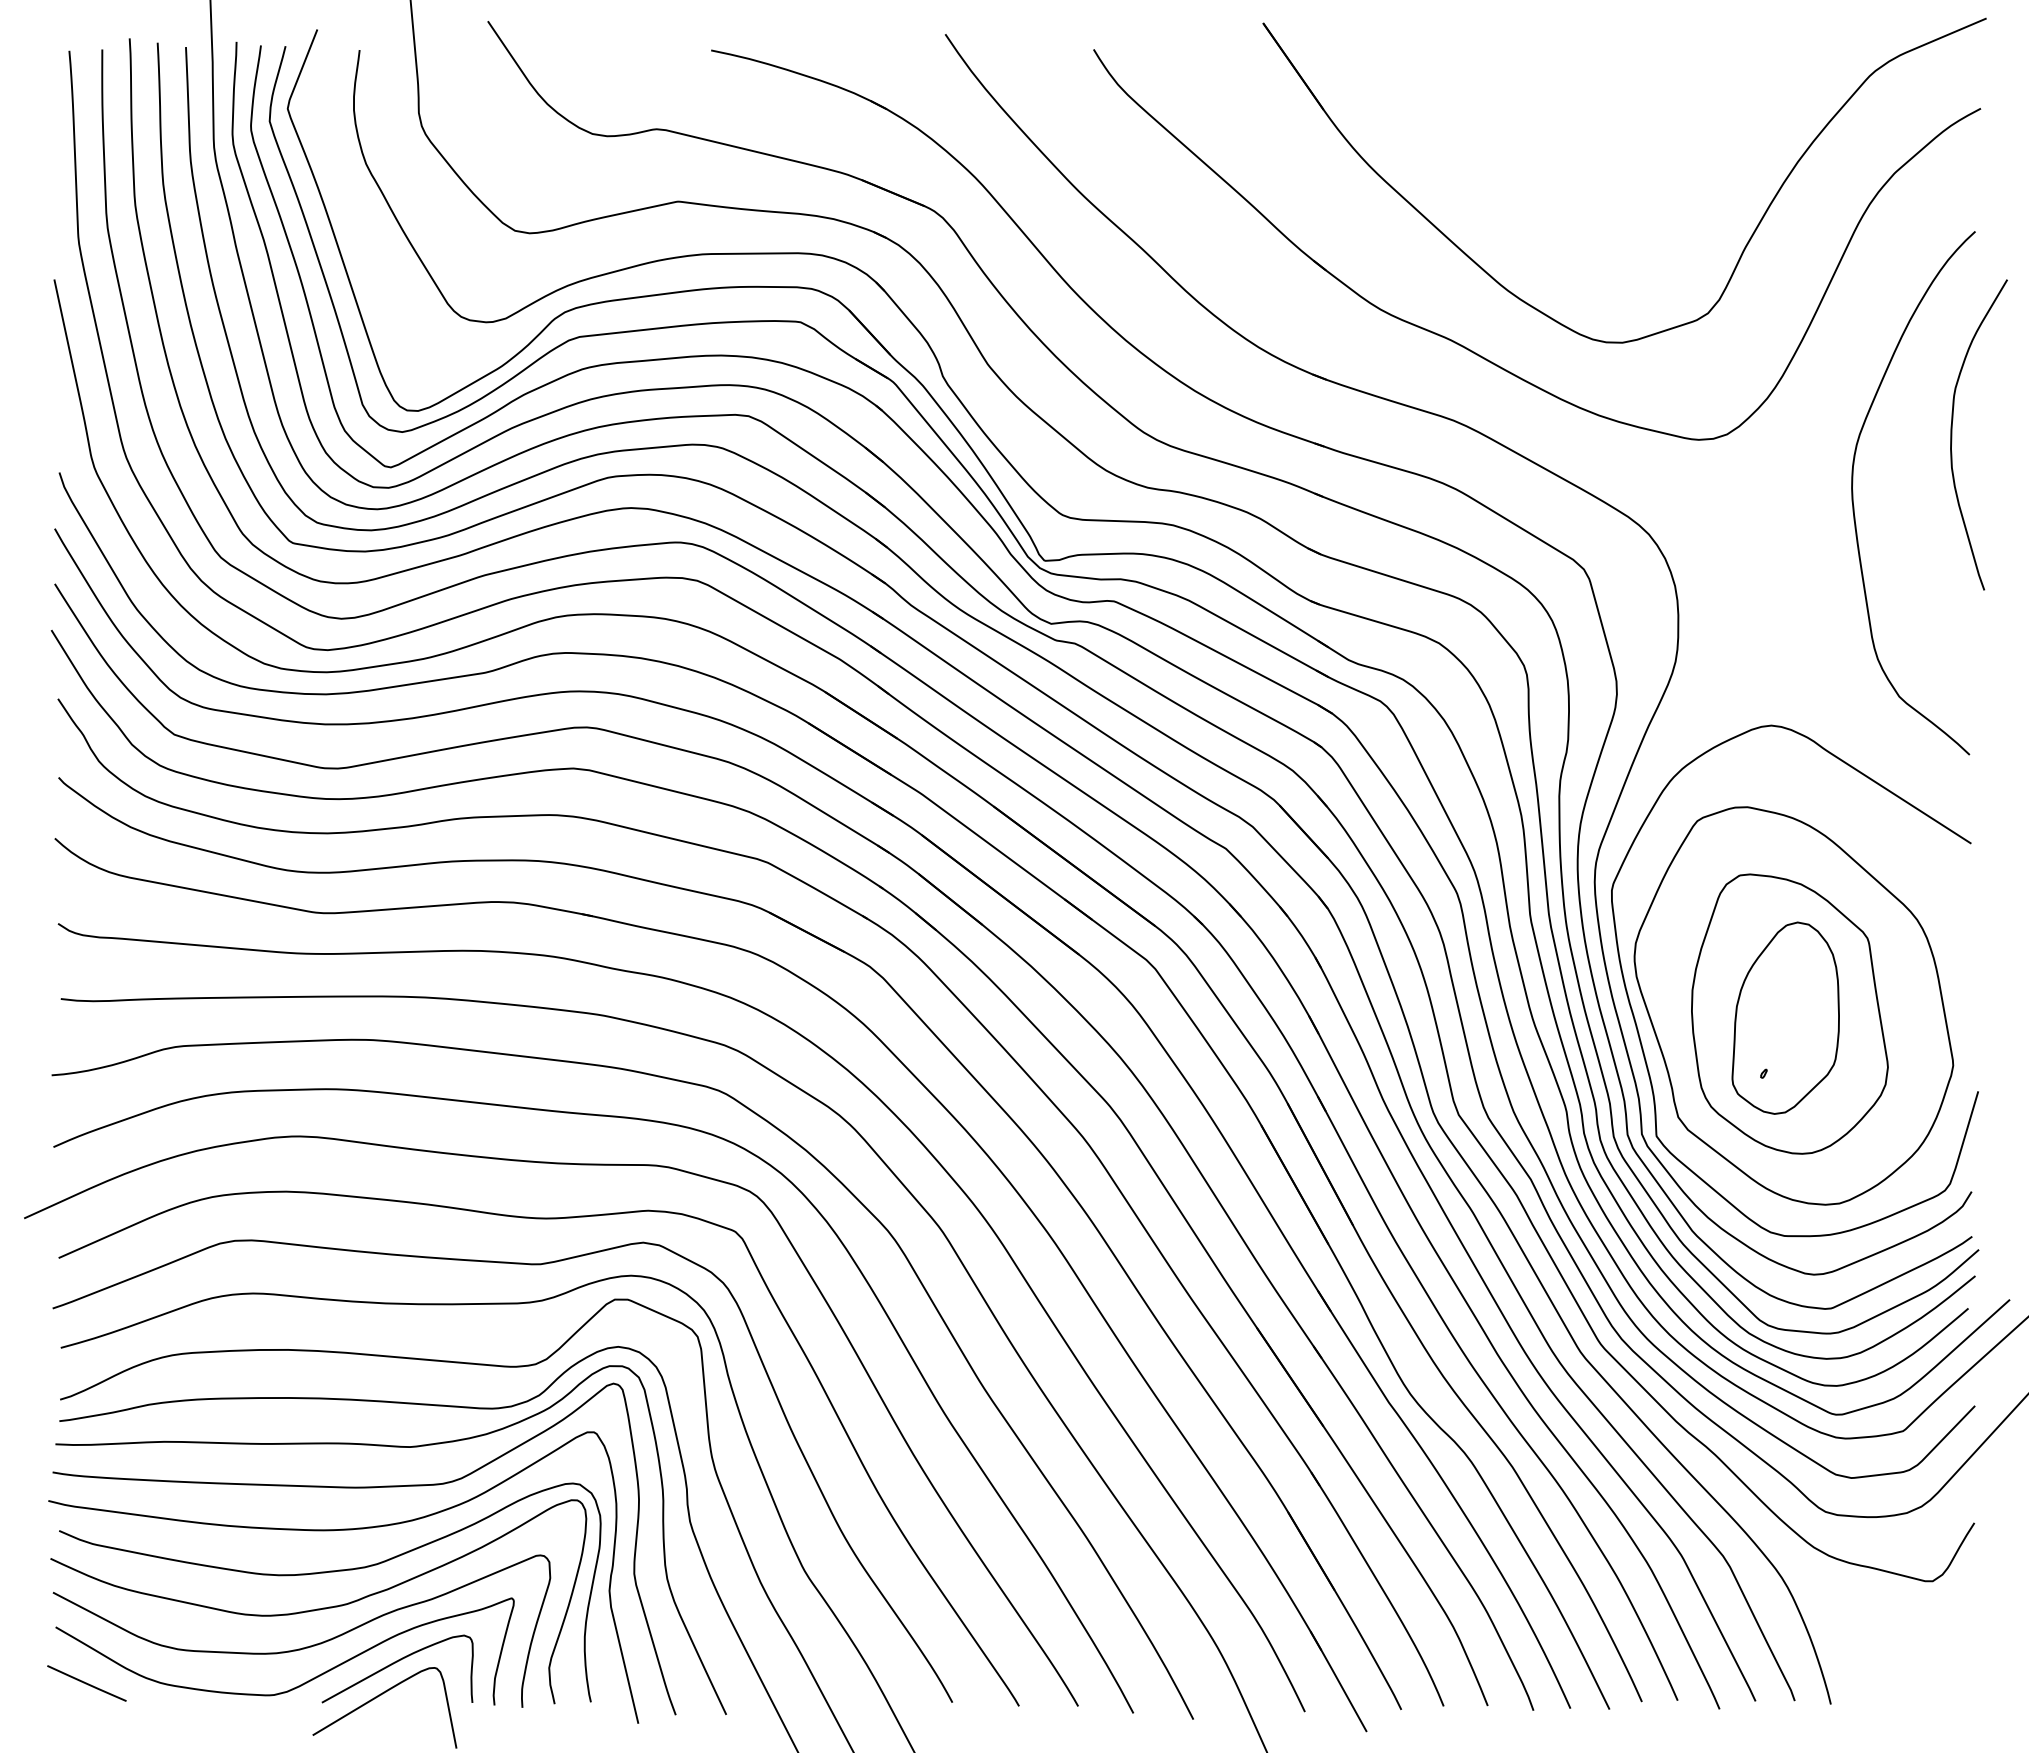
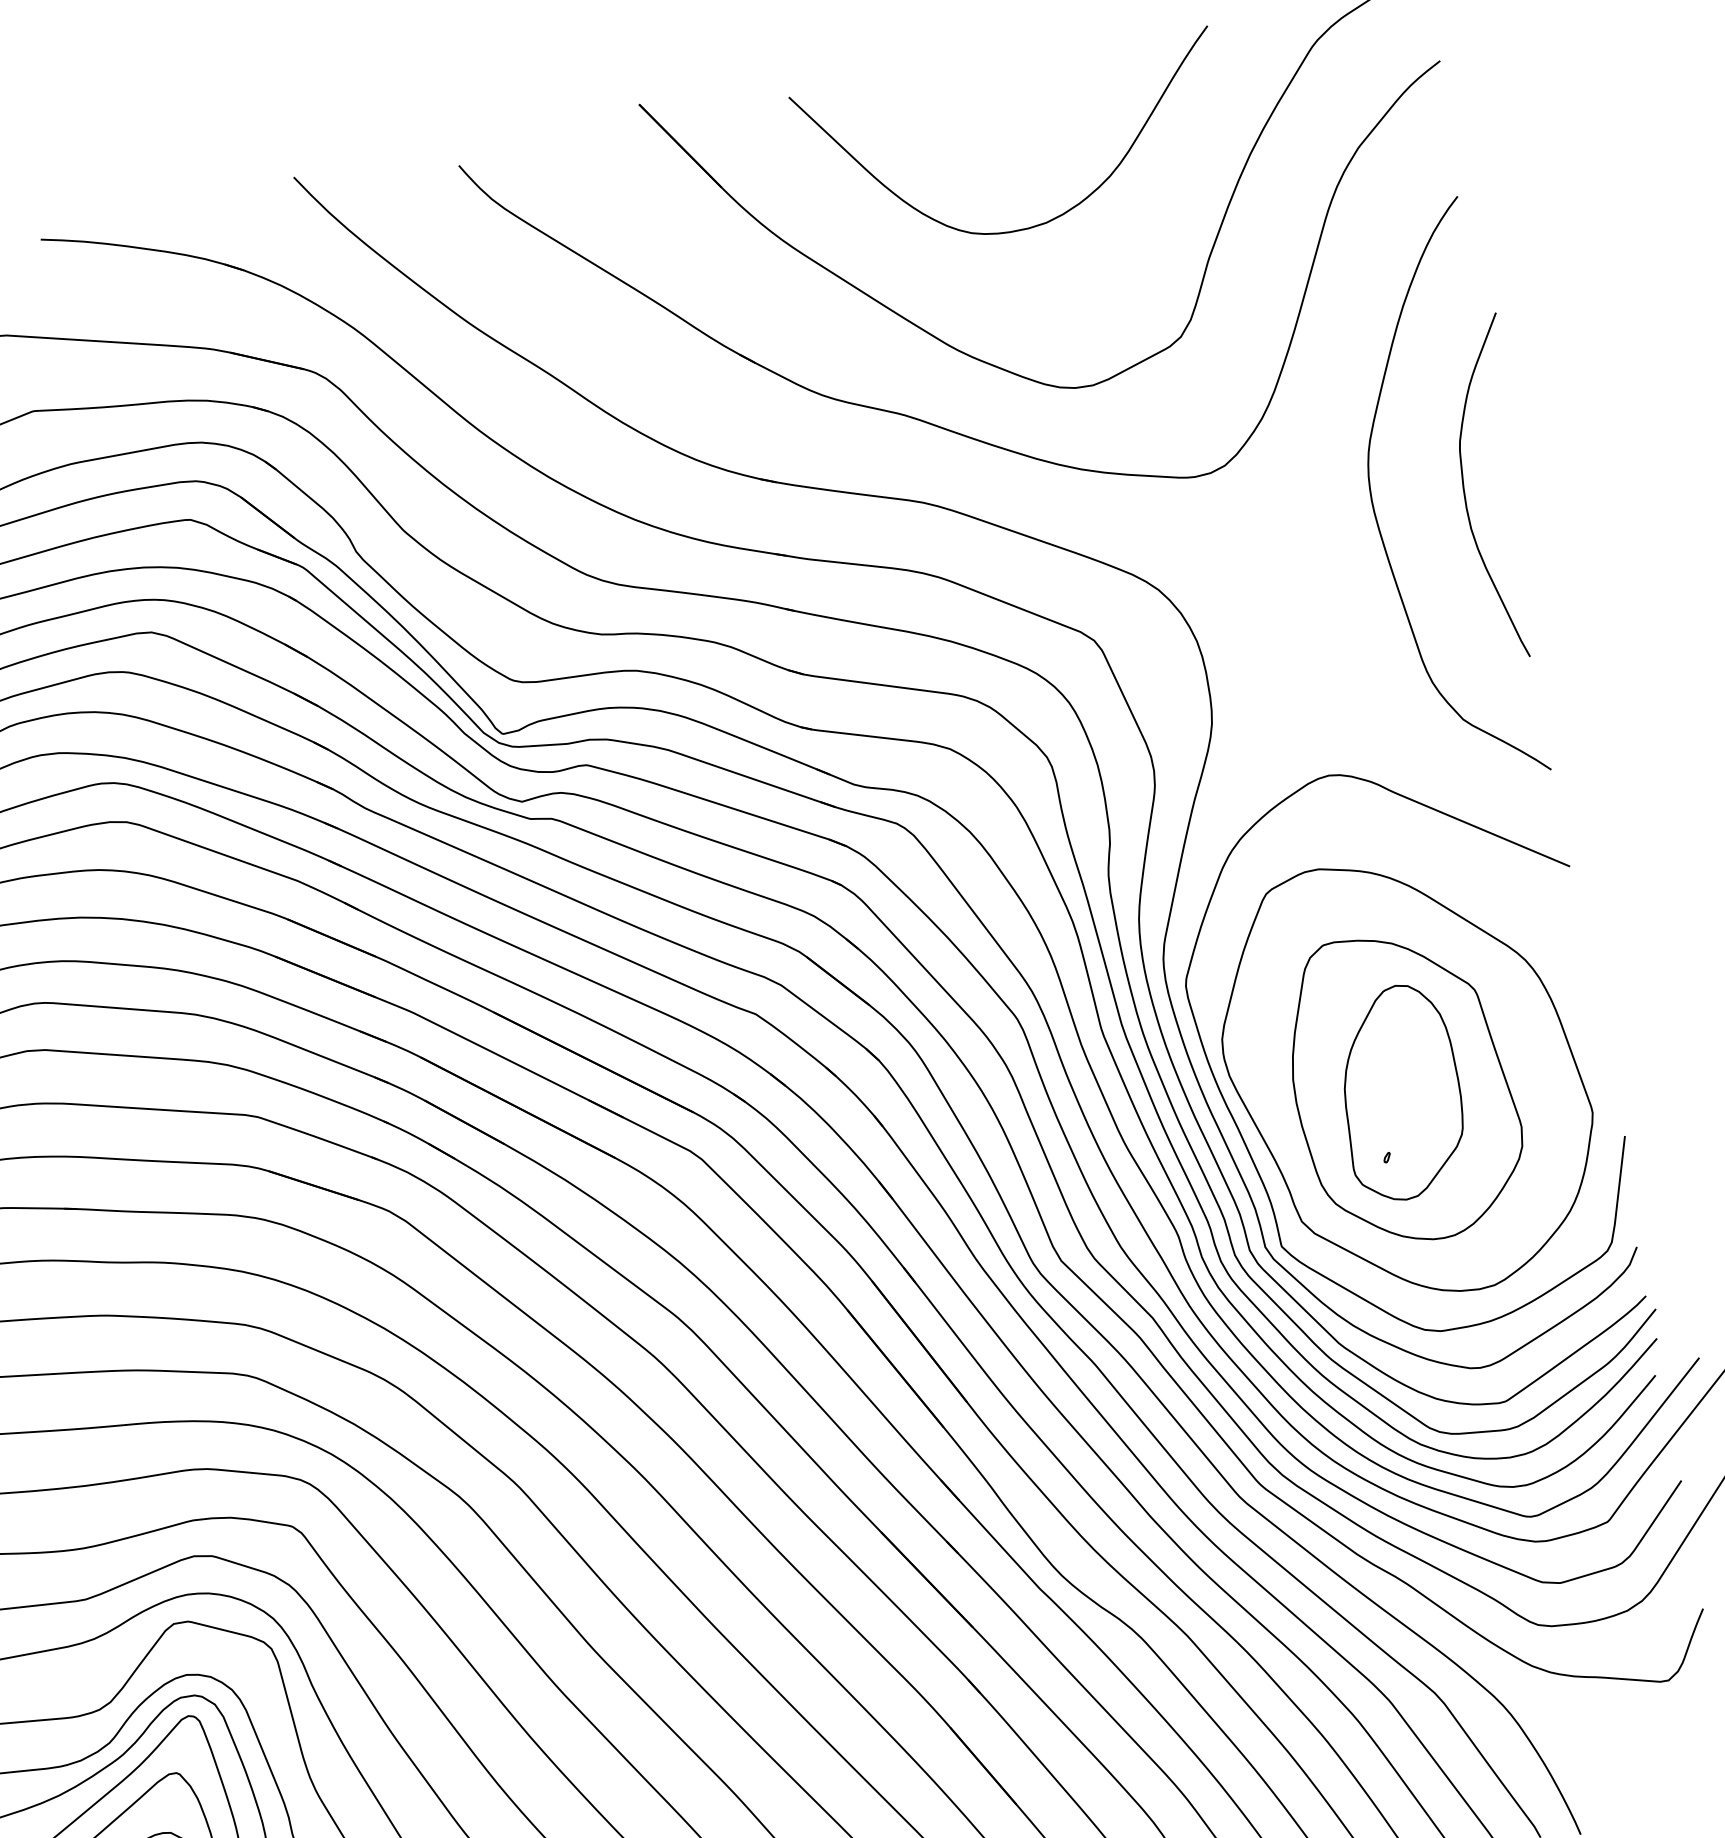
curve: (1594, 191) -> (1033, 225), added
curve: (1952, 434) -> (1465, 492), moved

